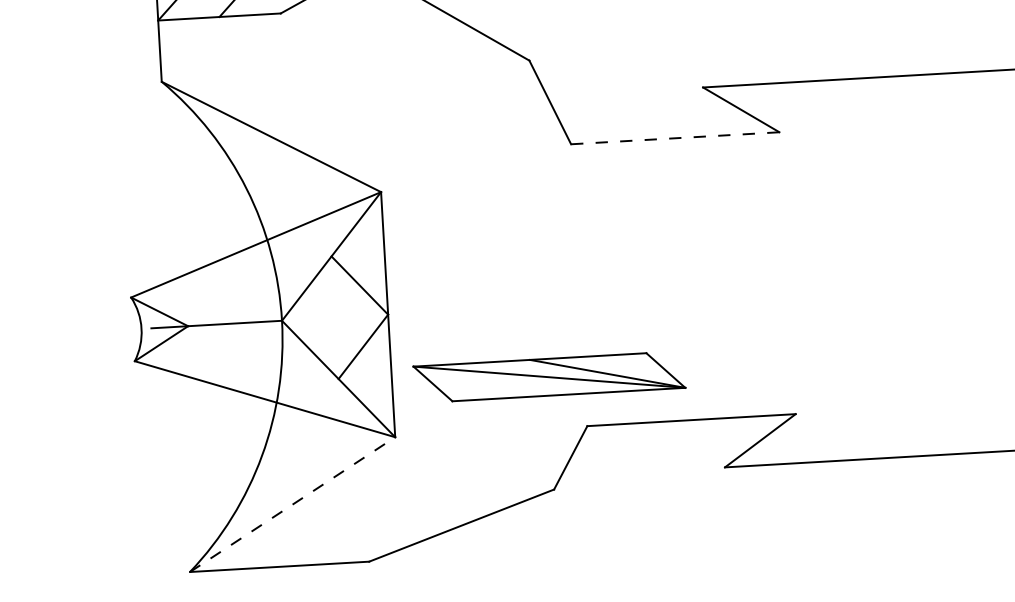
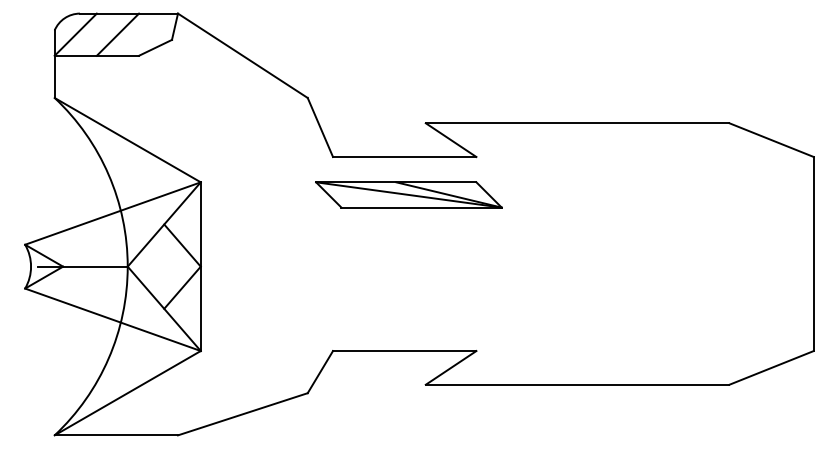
line: (674, 138) -> (404, 157), dashed -> solid
part: (548, 376) -> (408, 194), moved
line: (293, 503) -> (128, 392), dashed -> solid

